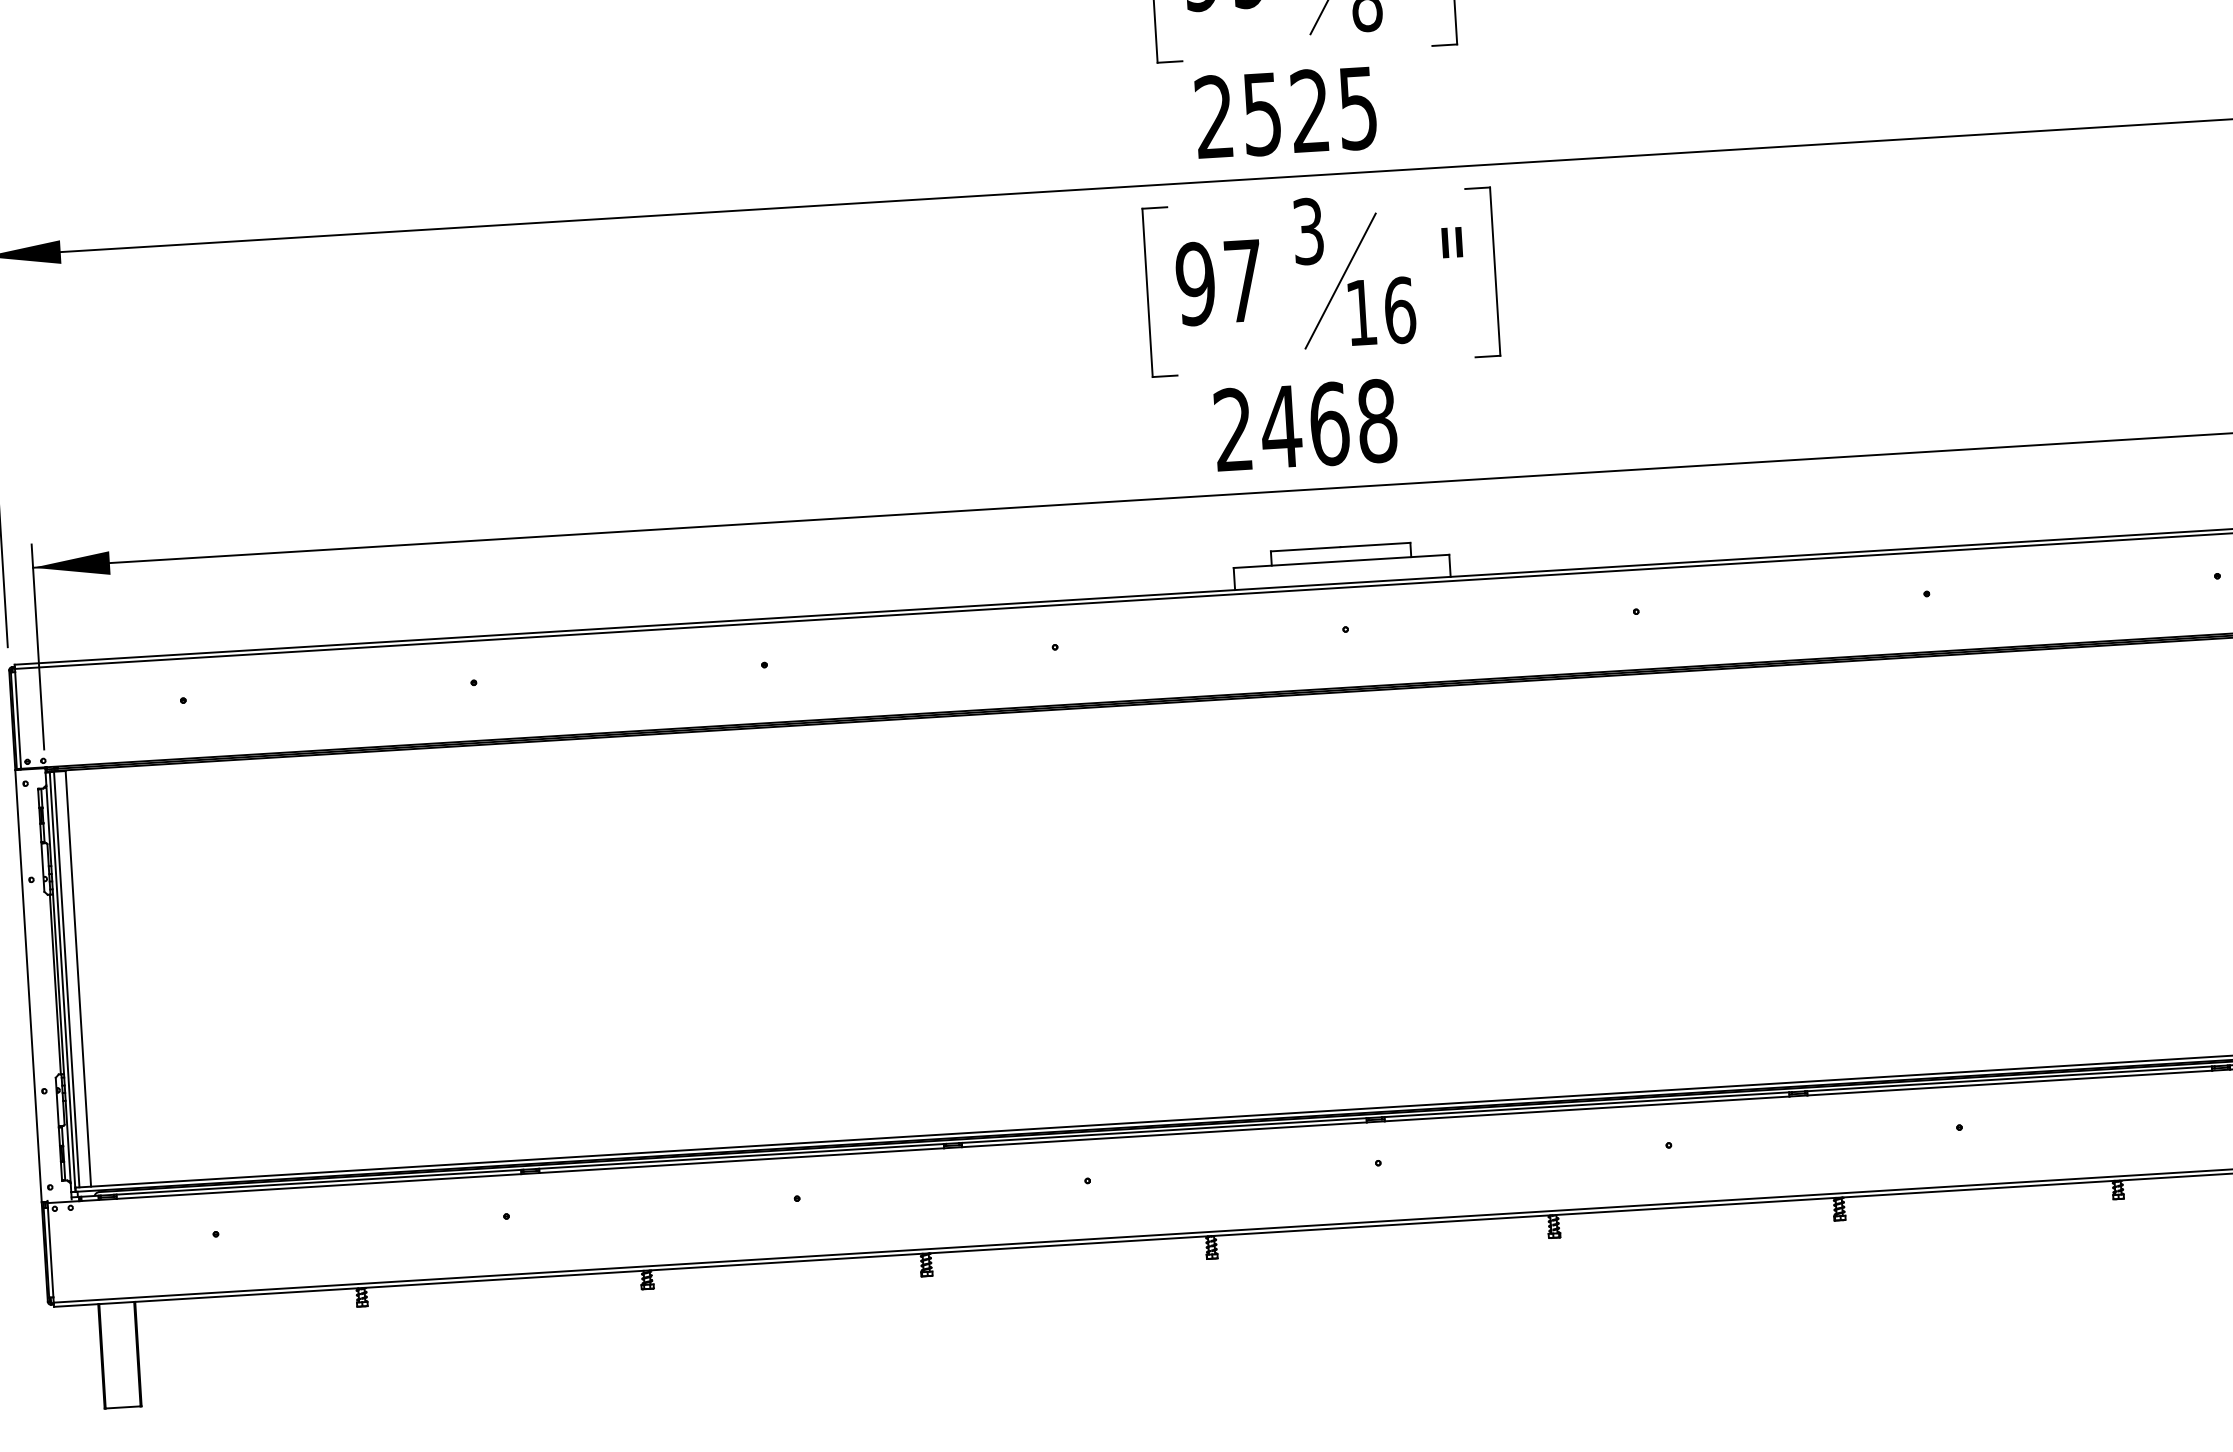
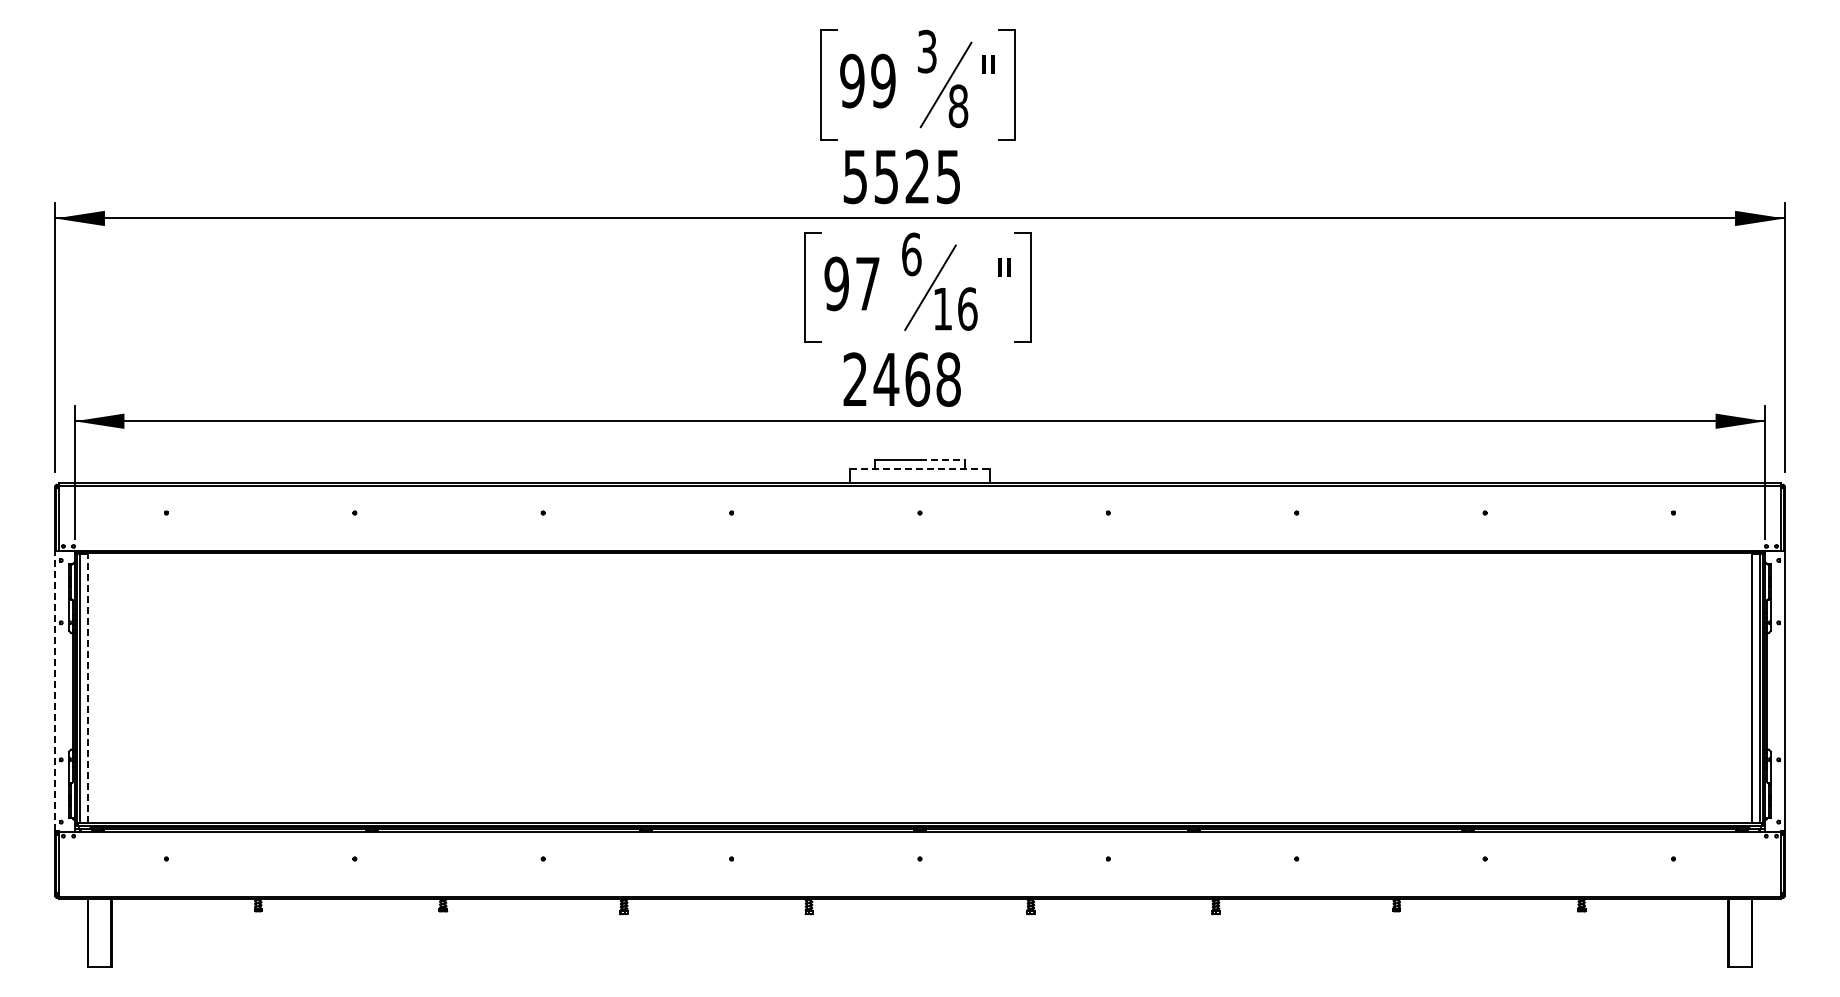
text: (1212, 116) -> (854, 176), 2525 -> 5525
text: (1308, 231) -> (911, 254), 3 -> 6
line: (1375, 544) -> (942, 459), solid -> dashed
line: (1340, 560) -> (919, 468), solid -> dashed
line: (78, 978) -> (87, 688), solid -> dashed
line: (28, 984) -> (55, 690), solid -> dashed

